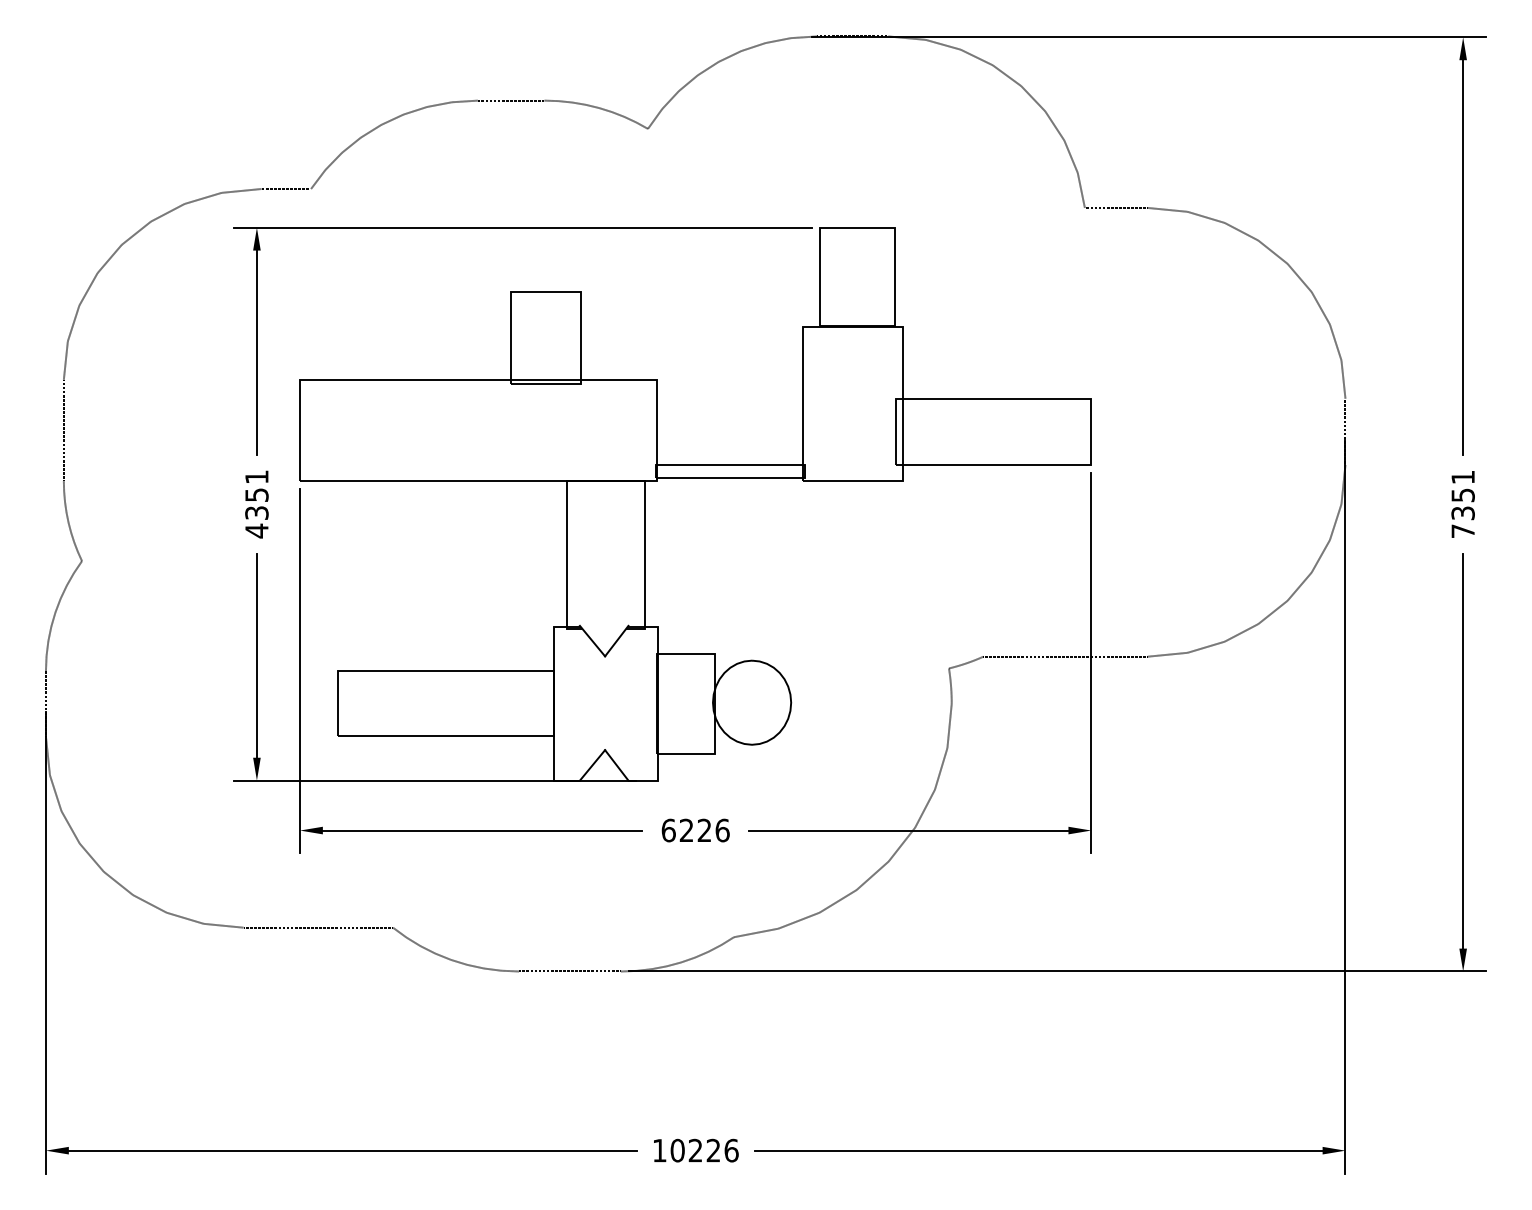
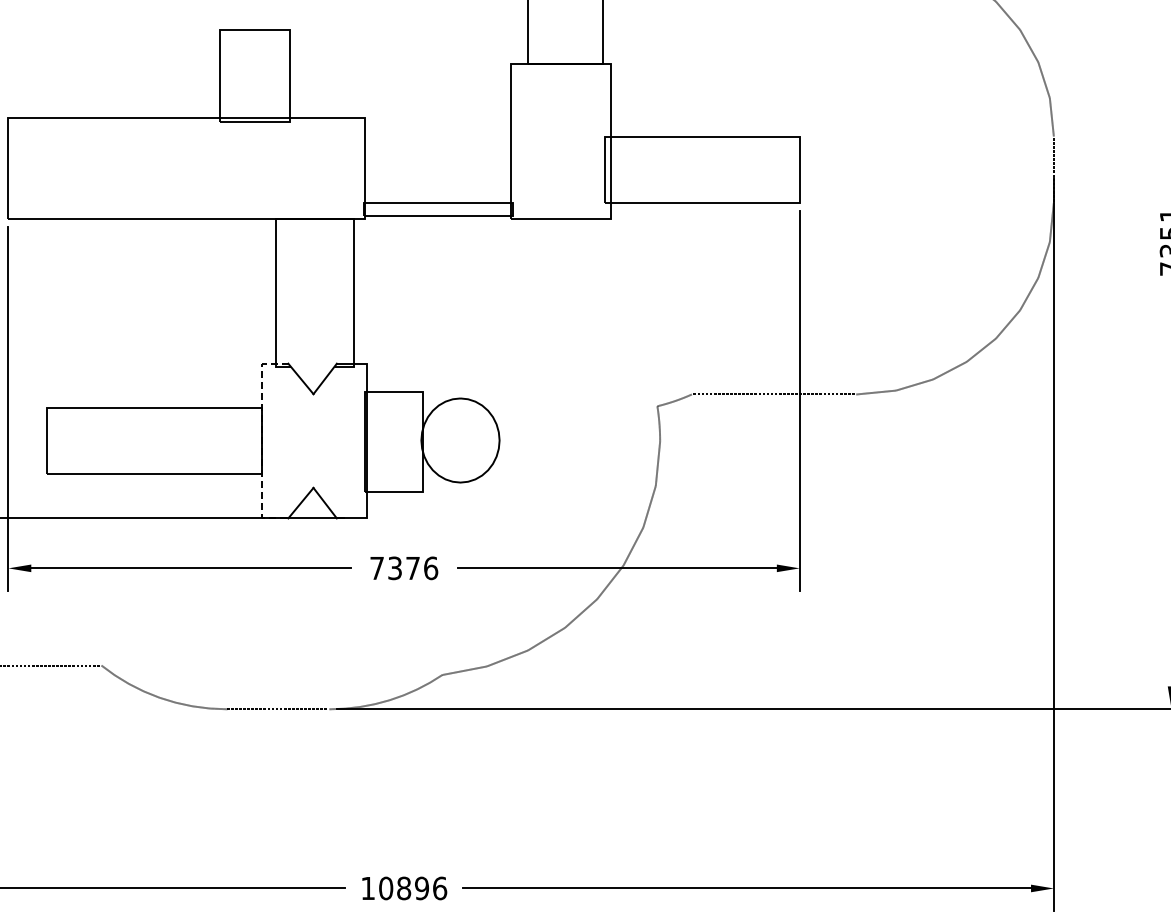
line: (553, 703) -> (261, 441), solid -> dashed
text: (686, 830) -> (394, 568), 6226 -> 7376
text: (704, 1150) -> (412, 888), 10226 -> 10896

